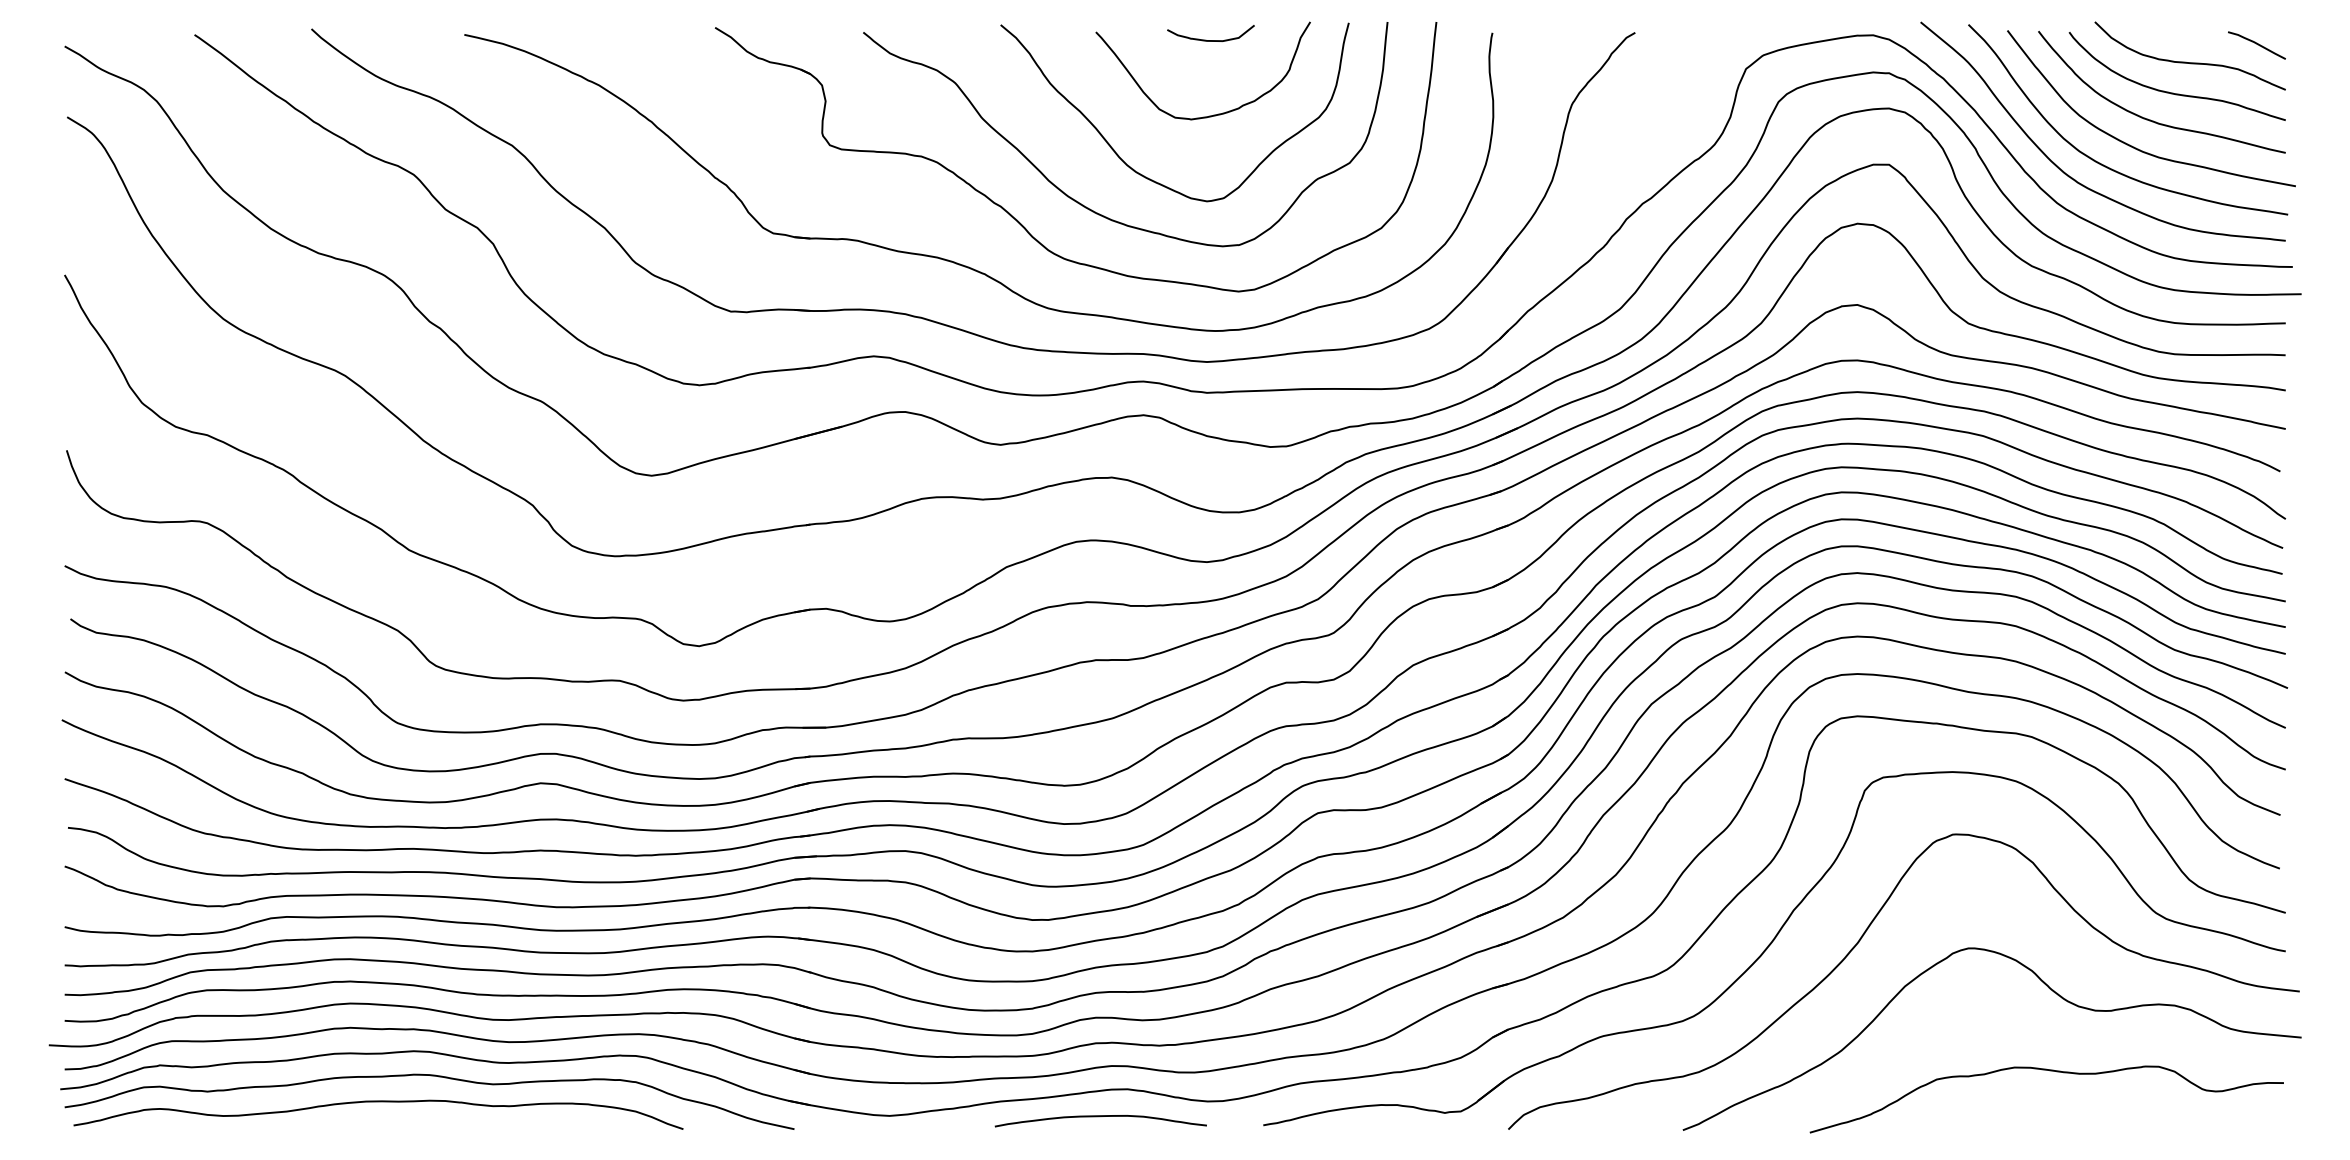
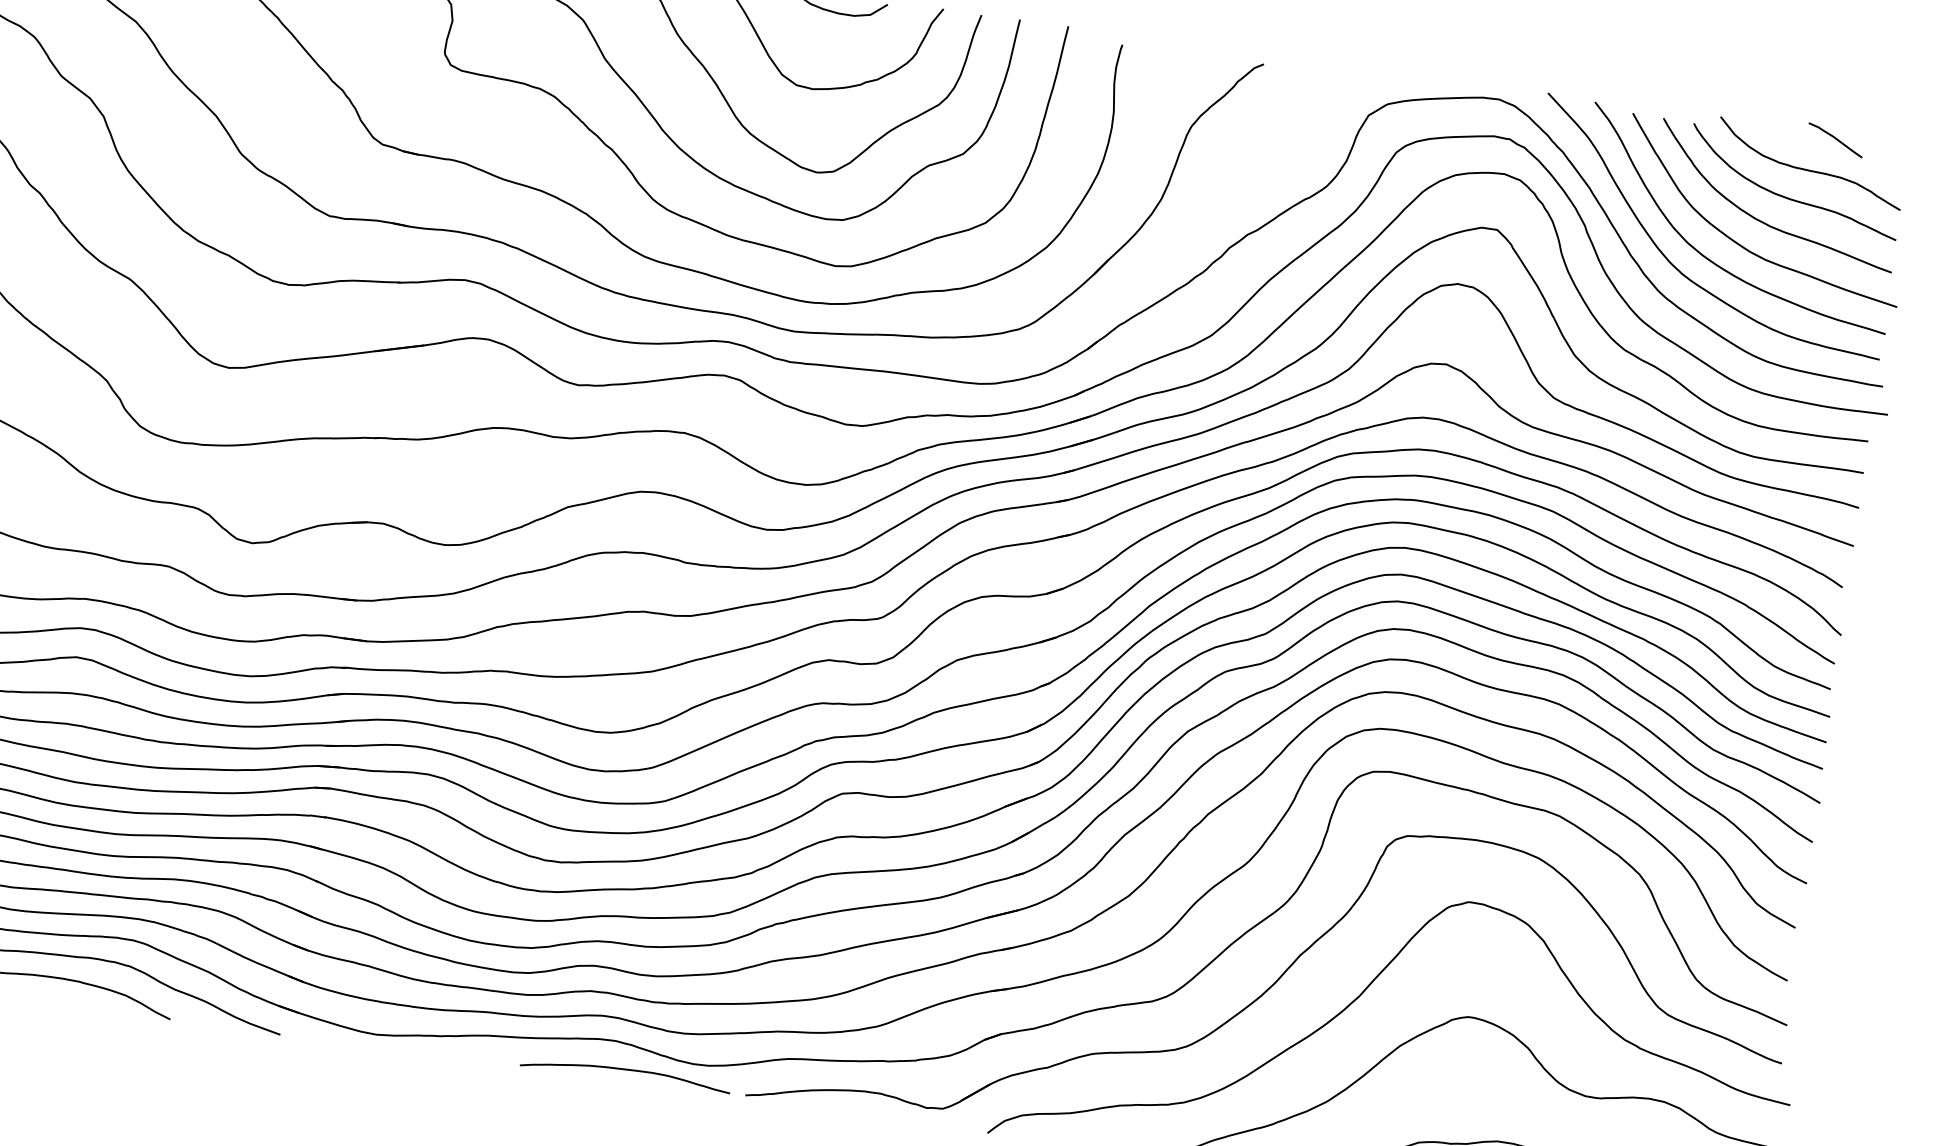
curve: (2256, 44) -> (1835, 139), moved
curve: (1100, 1117) -> (625, 1070), moved

